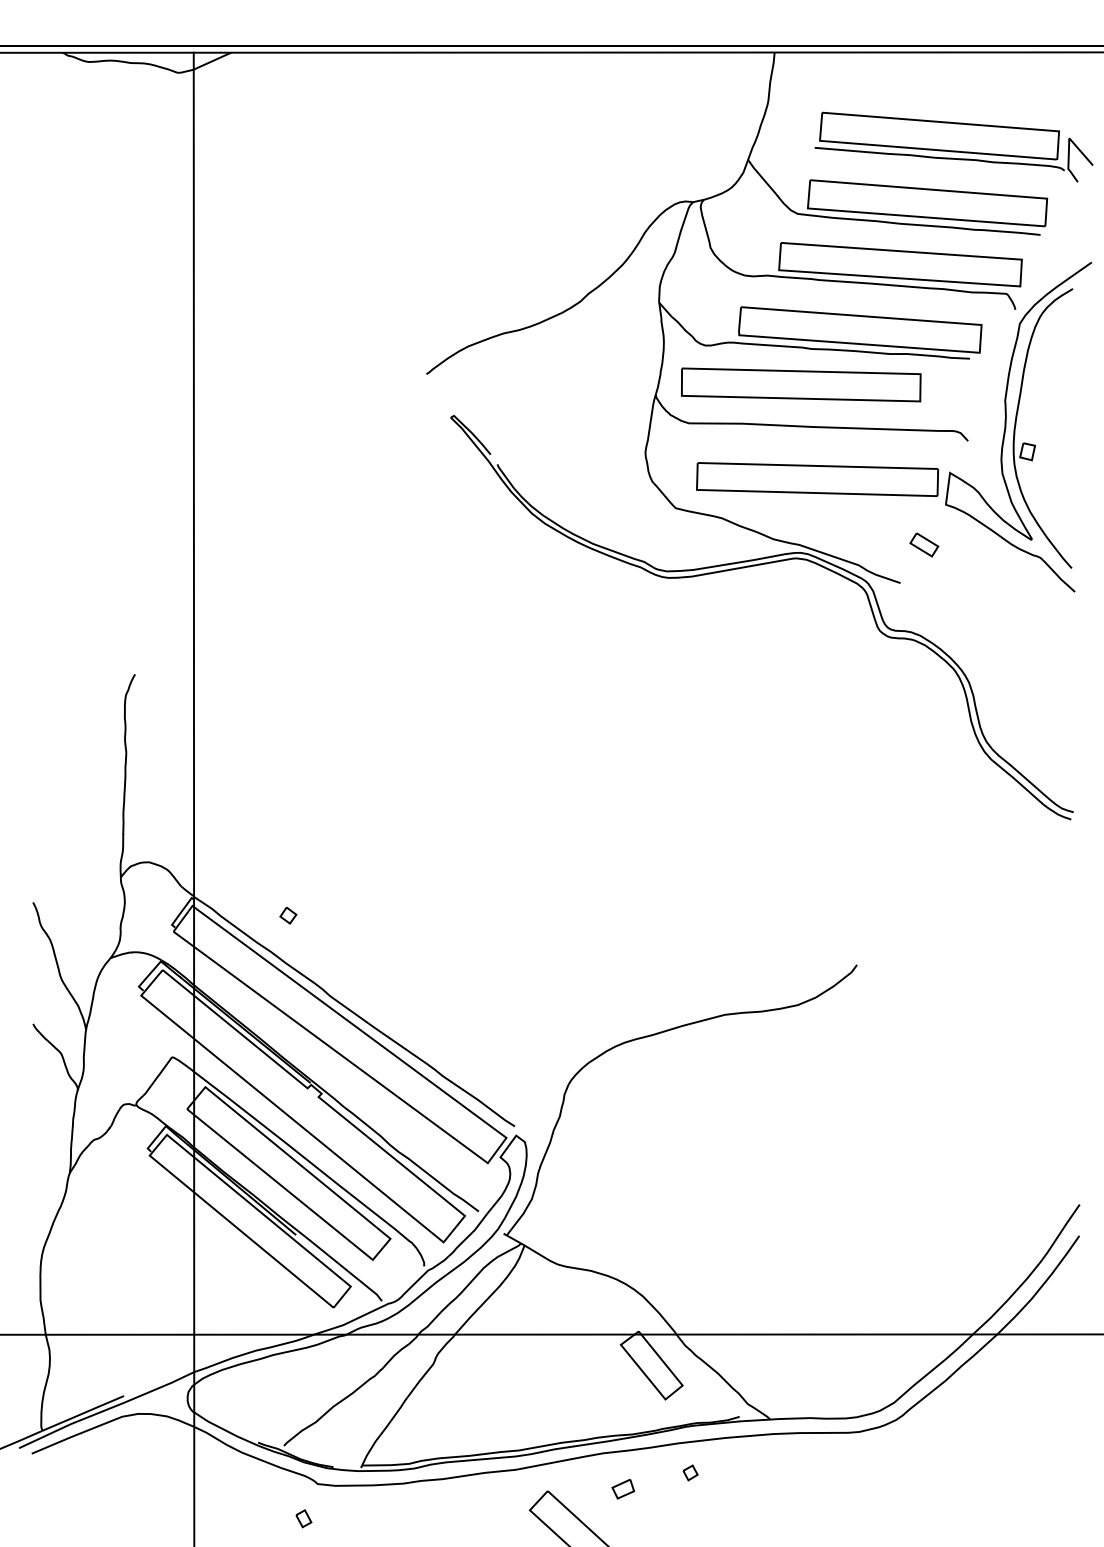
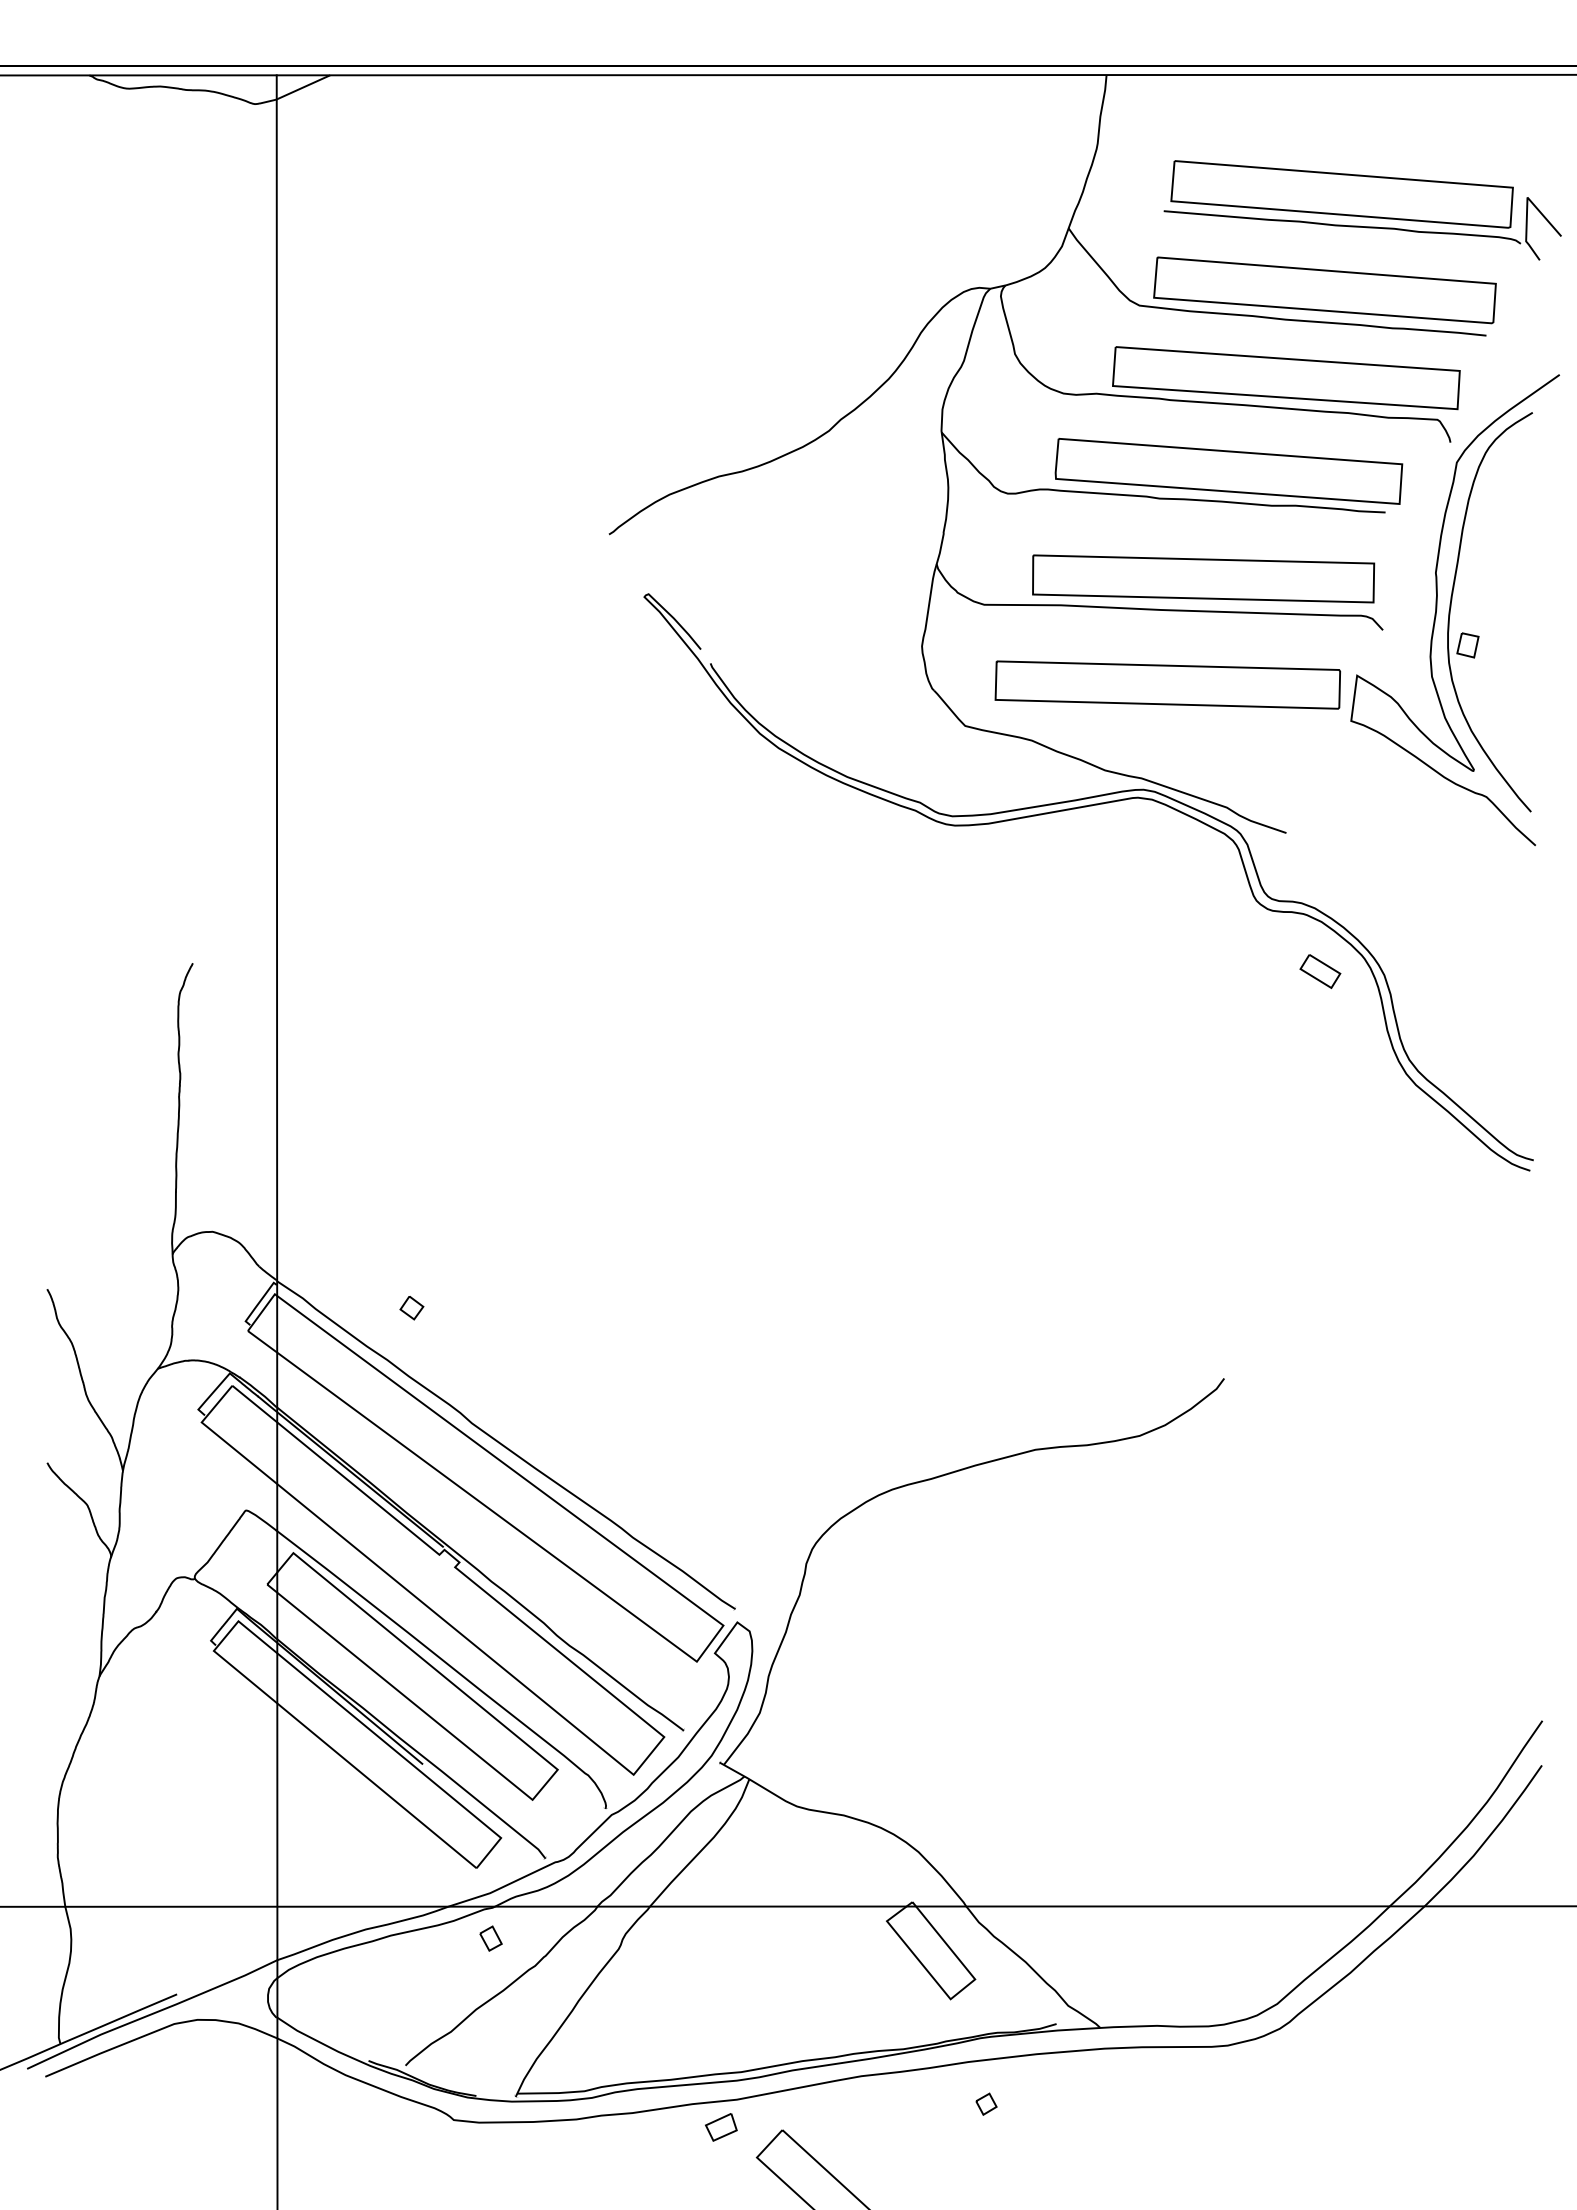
part: (801, 384) -> (1203, 578), moved
part: (924, 544) -> (1320, 971), moved
part: (623, 1489) -> (721, 2127), moved
part: (303, 1518) -> (490, 1938), moved

